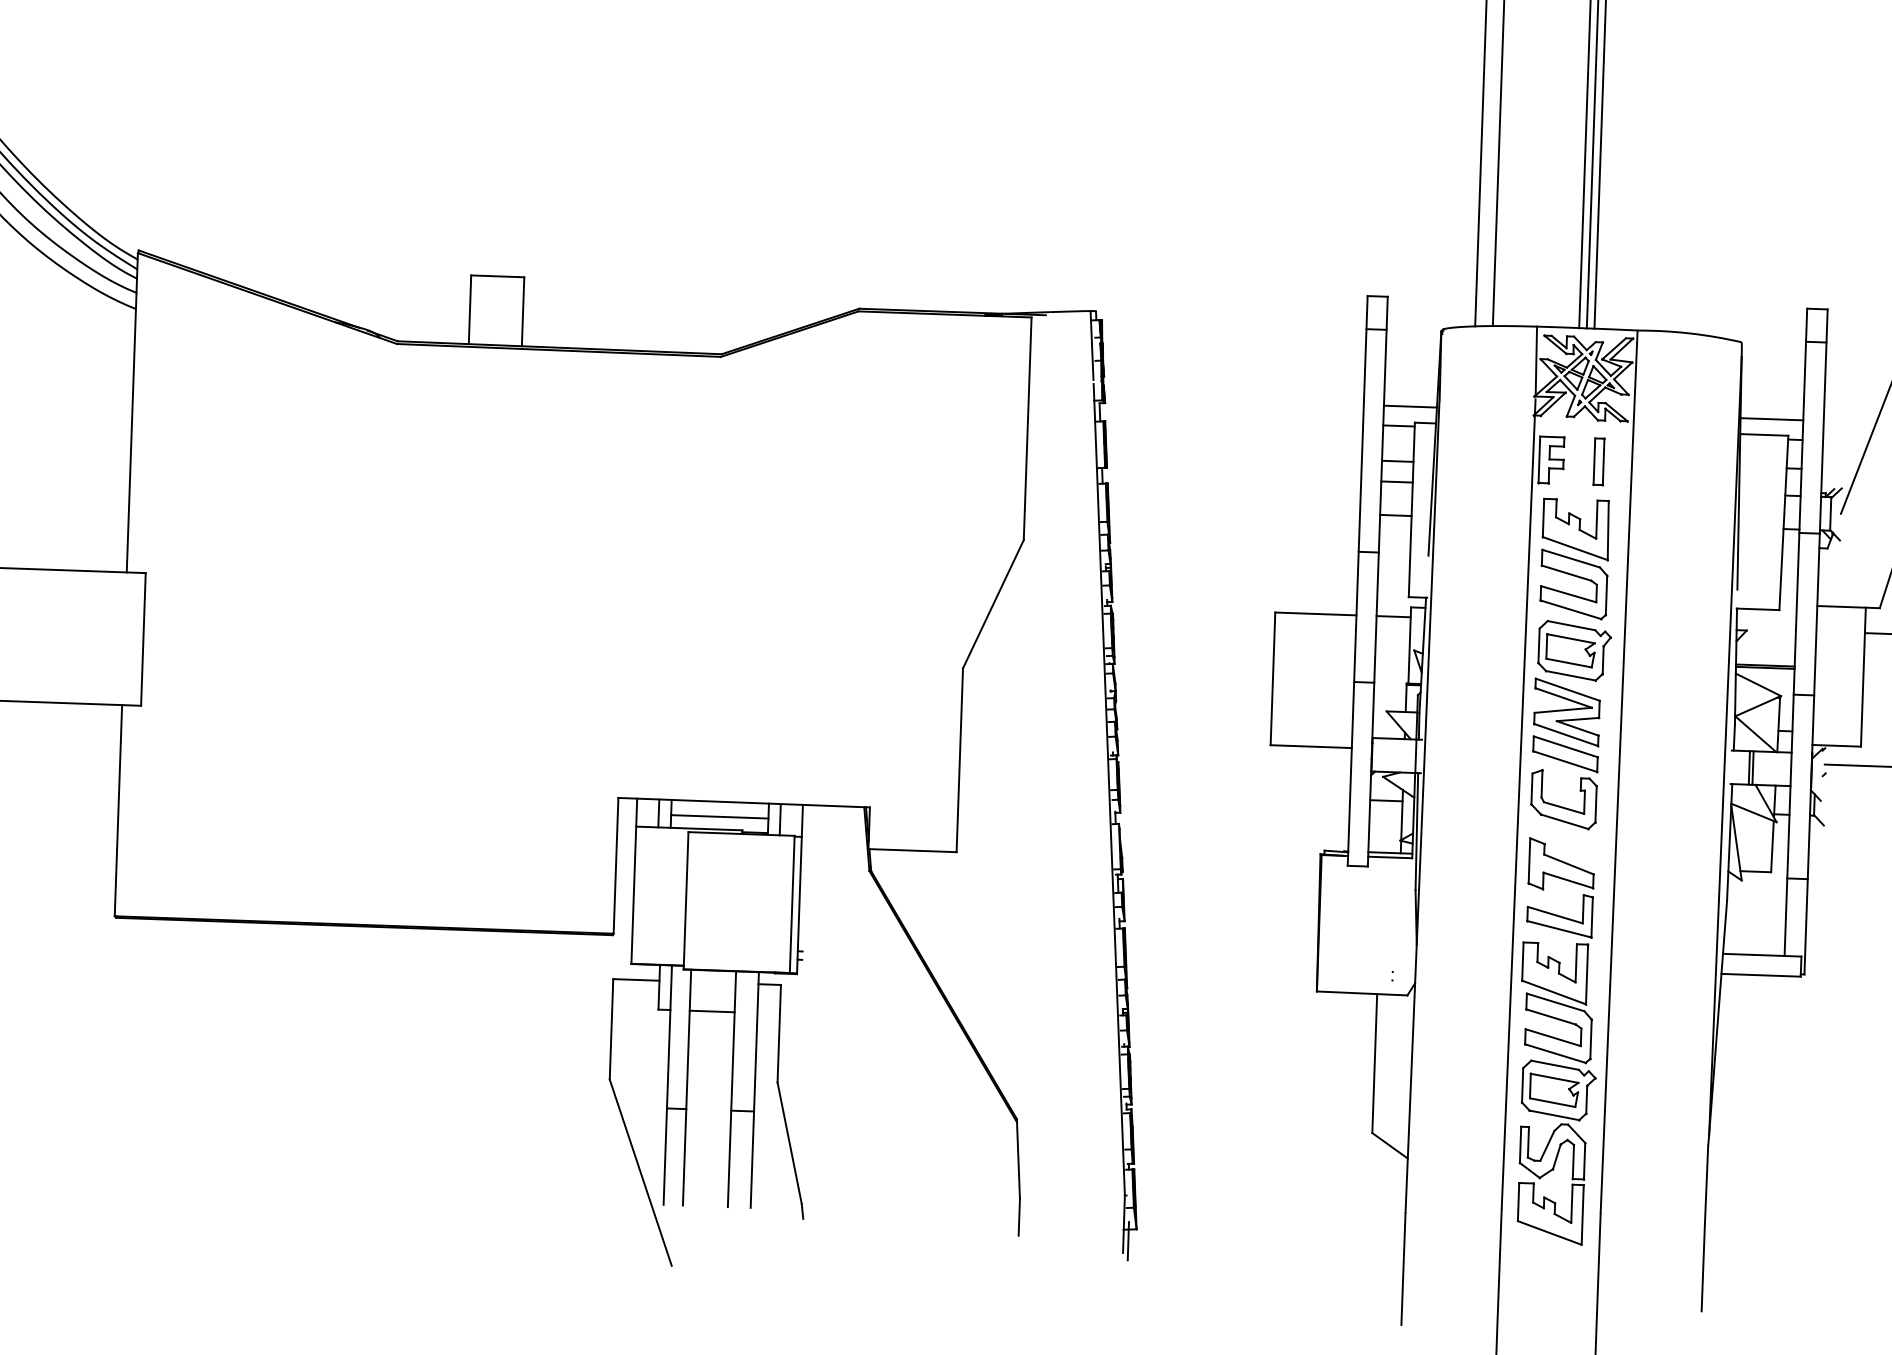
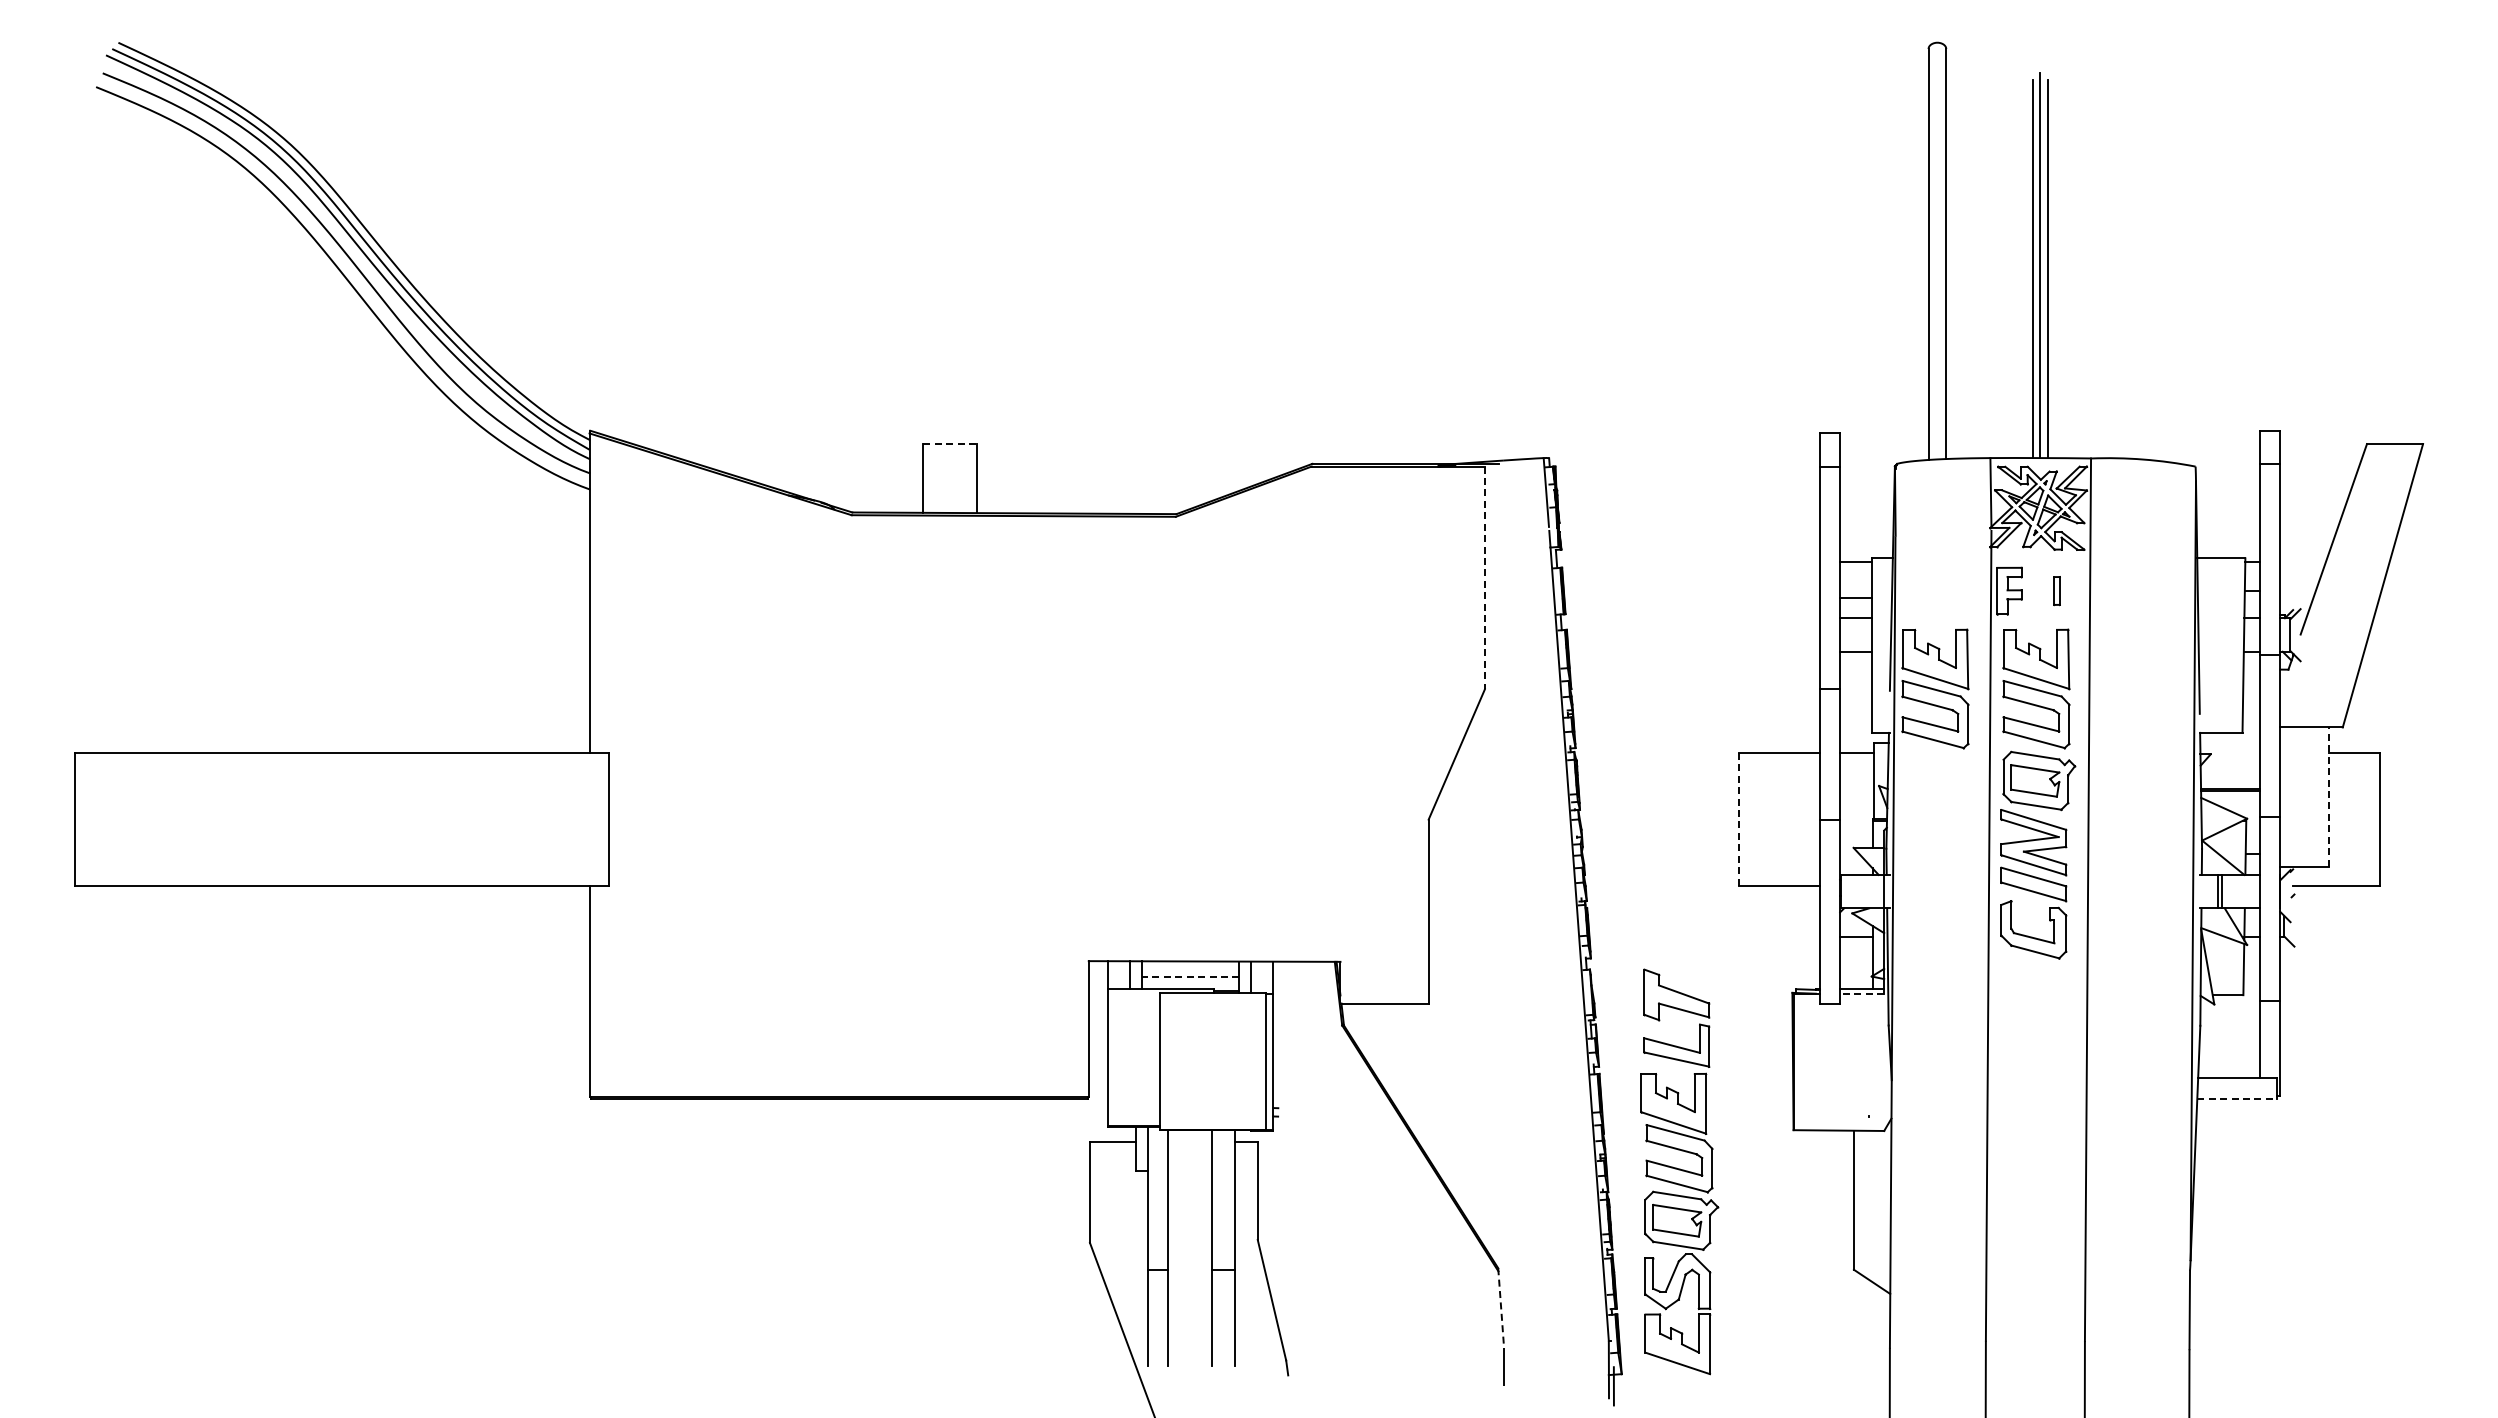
line: (498, 276) -> (950, 444), solid -> dashed
line: (1410, 406) -> (1866, 542), removed
line: (1771, 419) -> (2227, 542), removed
line: (1027, 429) -> (1484, 578), solid -> dashed
part: (1598, 461) -> (2056, 590), size x0.6
part: (1474, 555) -> (1935, 688), added
line: (1863, 677) -> (2328, 797), solid -> dashed
line: (1272, 679) -> (1738, 819), solid -> dashed
line: (719, 816) -> (1190, 976), solid -> dashed
line: (1389, 857) -> (1861, 993), solid -> dashed
line: (1760, 975) -> (2236, 1098), solid -> dashed
line: (711, 1011) -> (1189, 1171), removed
part: (1558, 1041) -> (1679, 1171), moved
line: (1018, 1159) -> (1501, 1308), solid -> dashed

